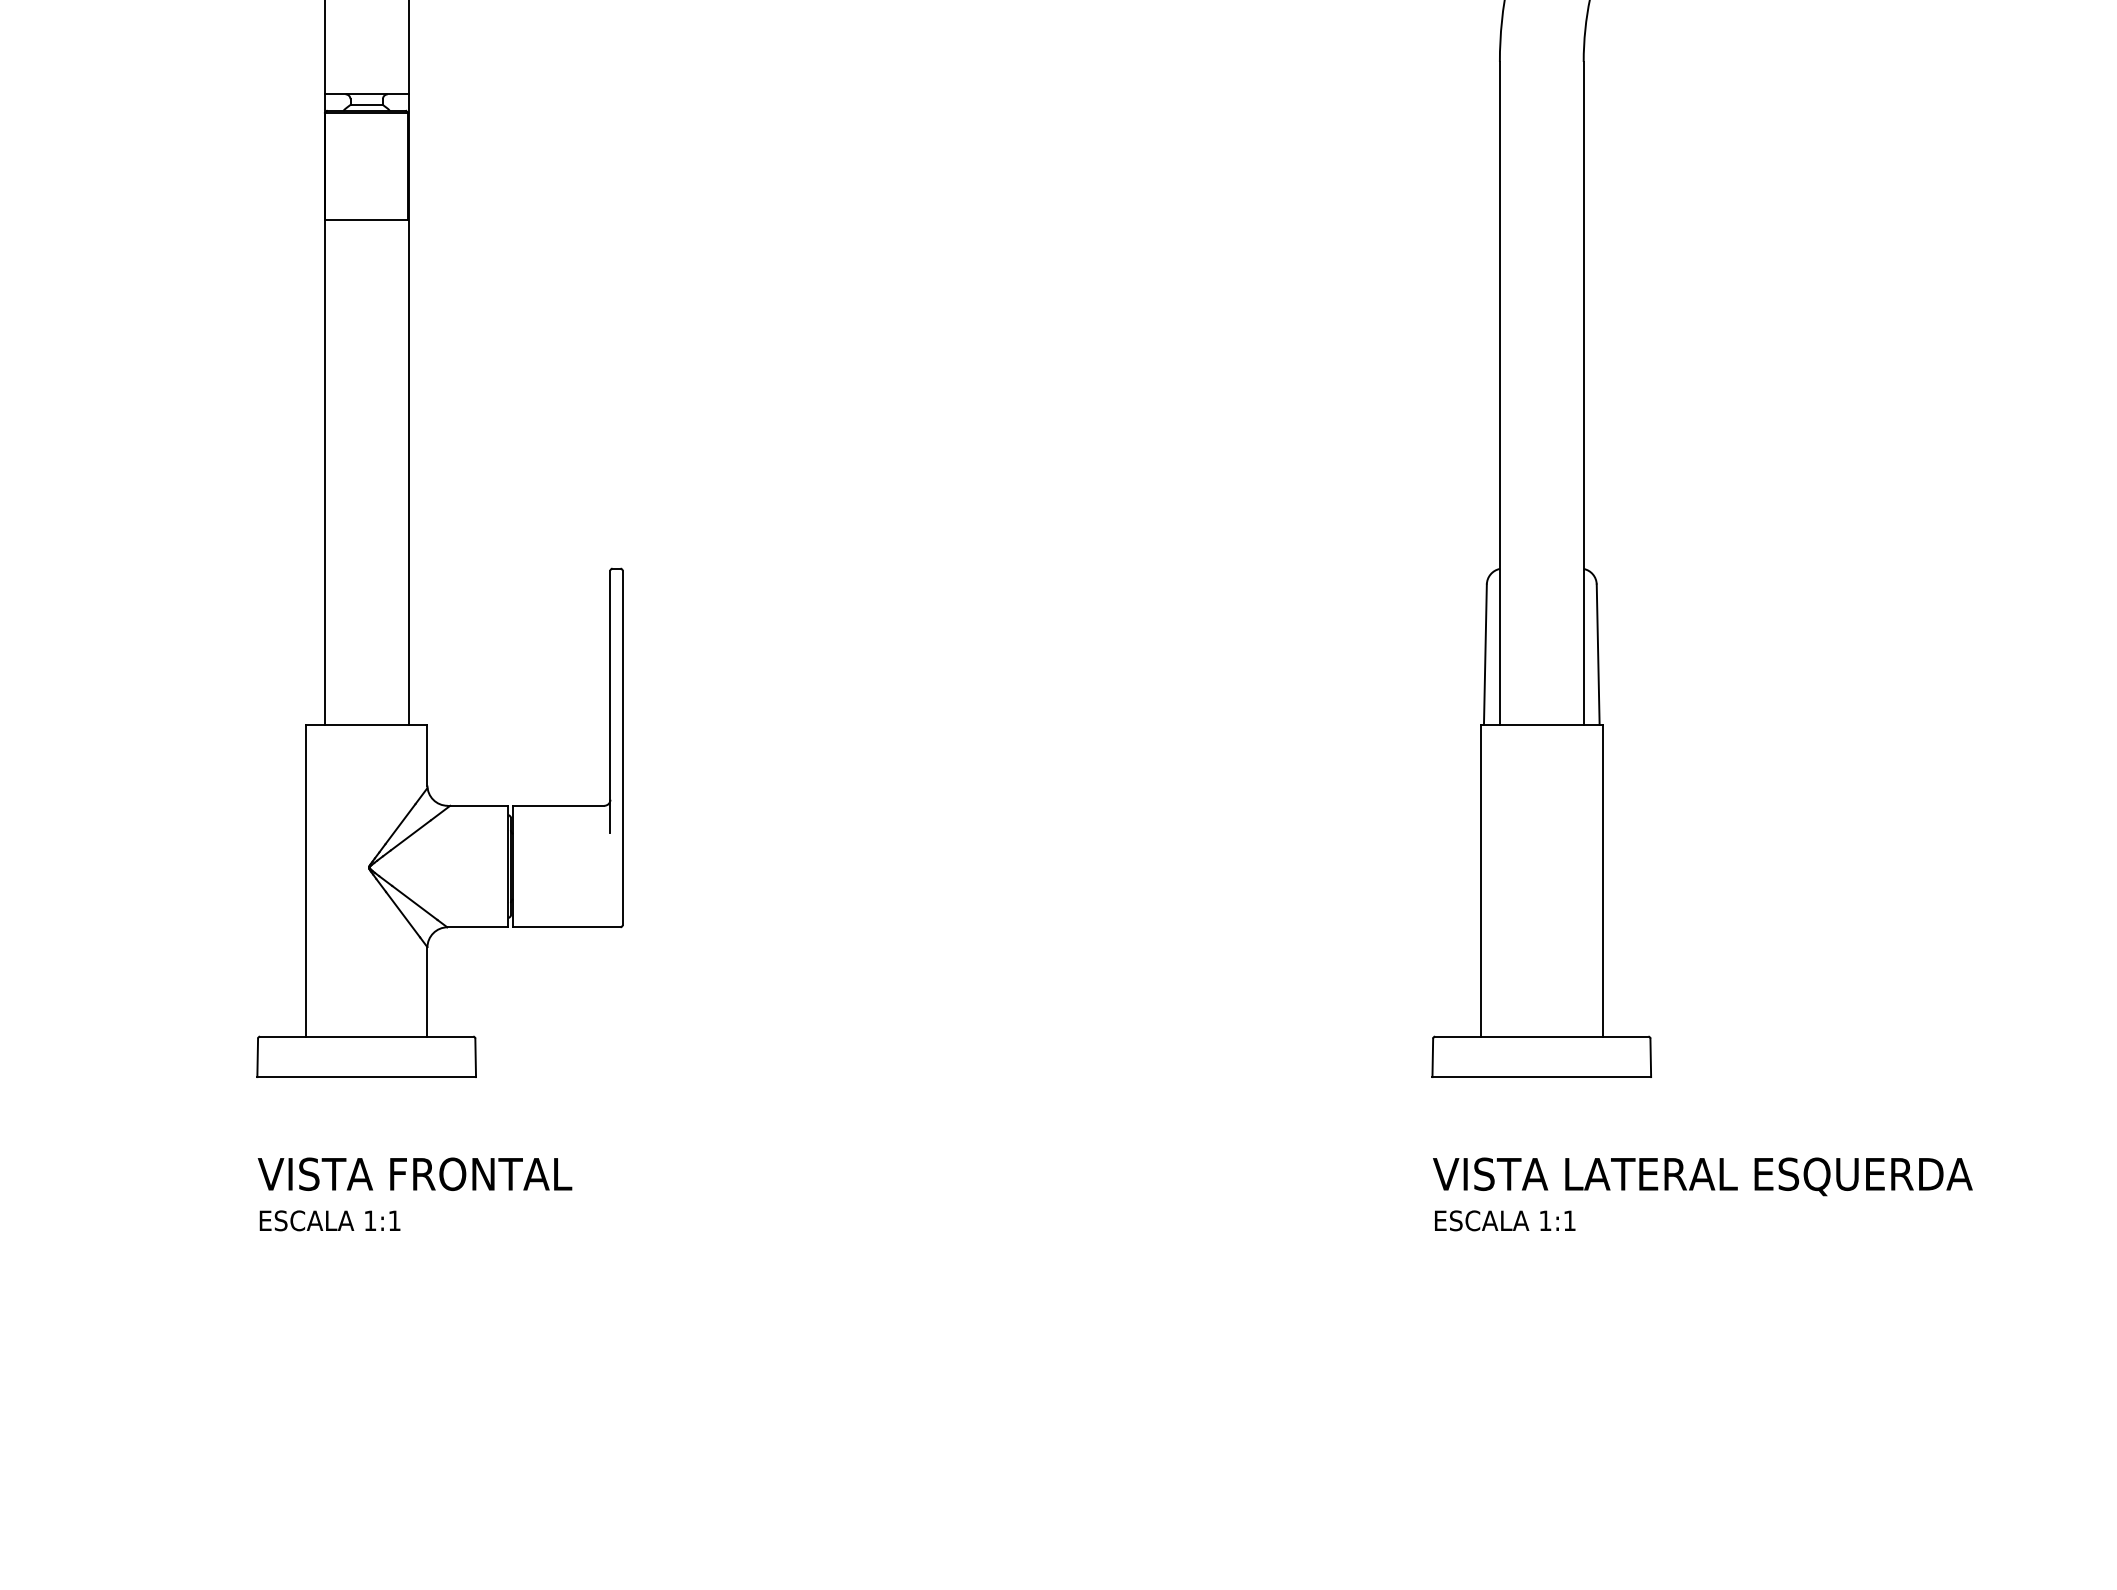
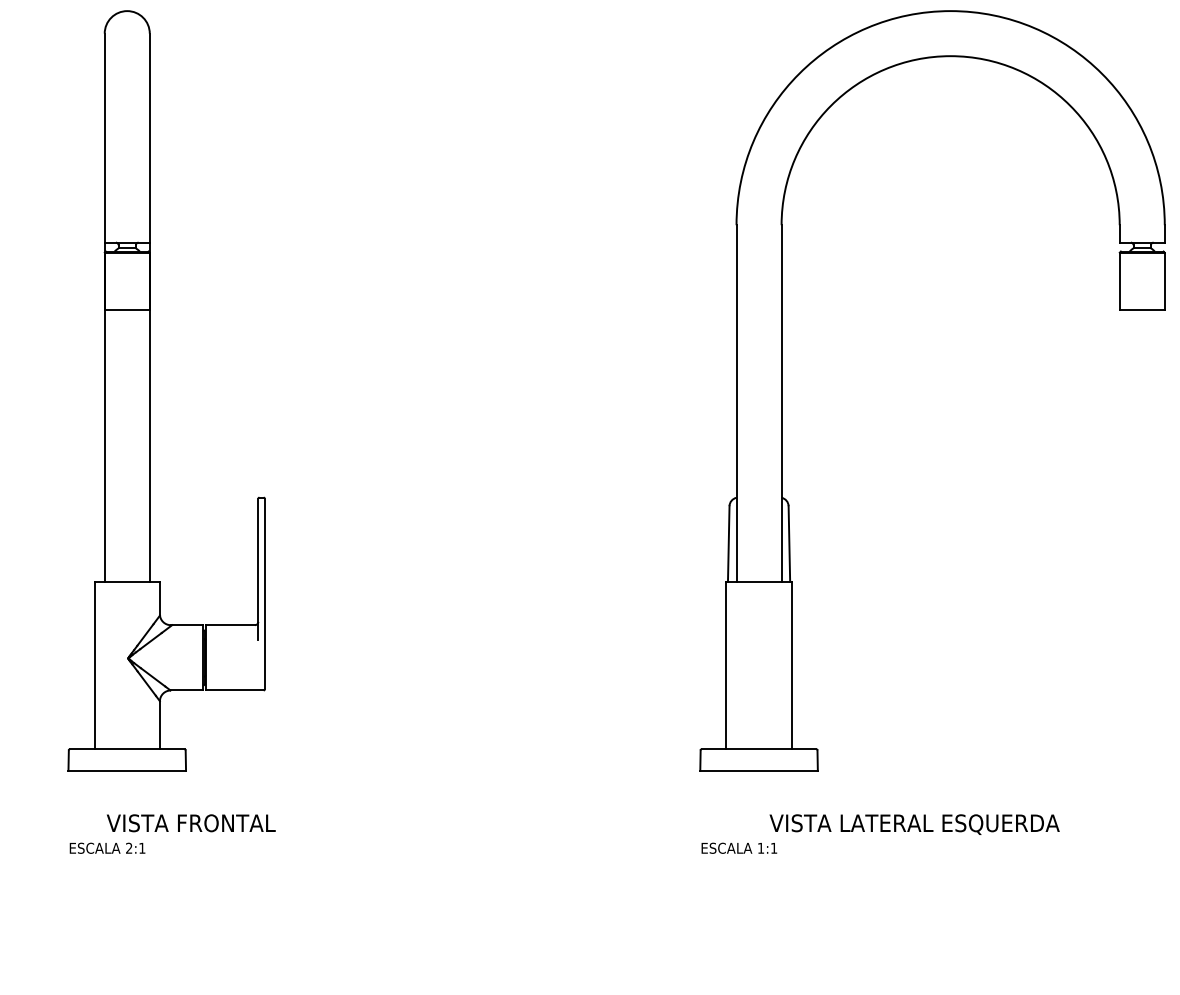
text: (415, 1174) -> (191, 823), moved
text: (1702, 1176) -> (914, 824), moved
text: (370, 1219) -> (129, 847), 1:1 -> 2:1

